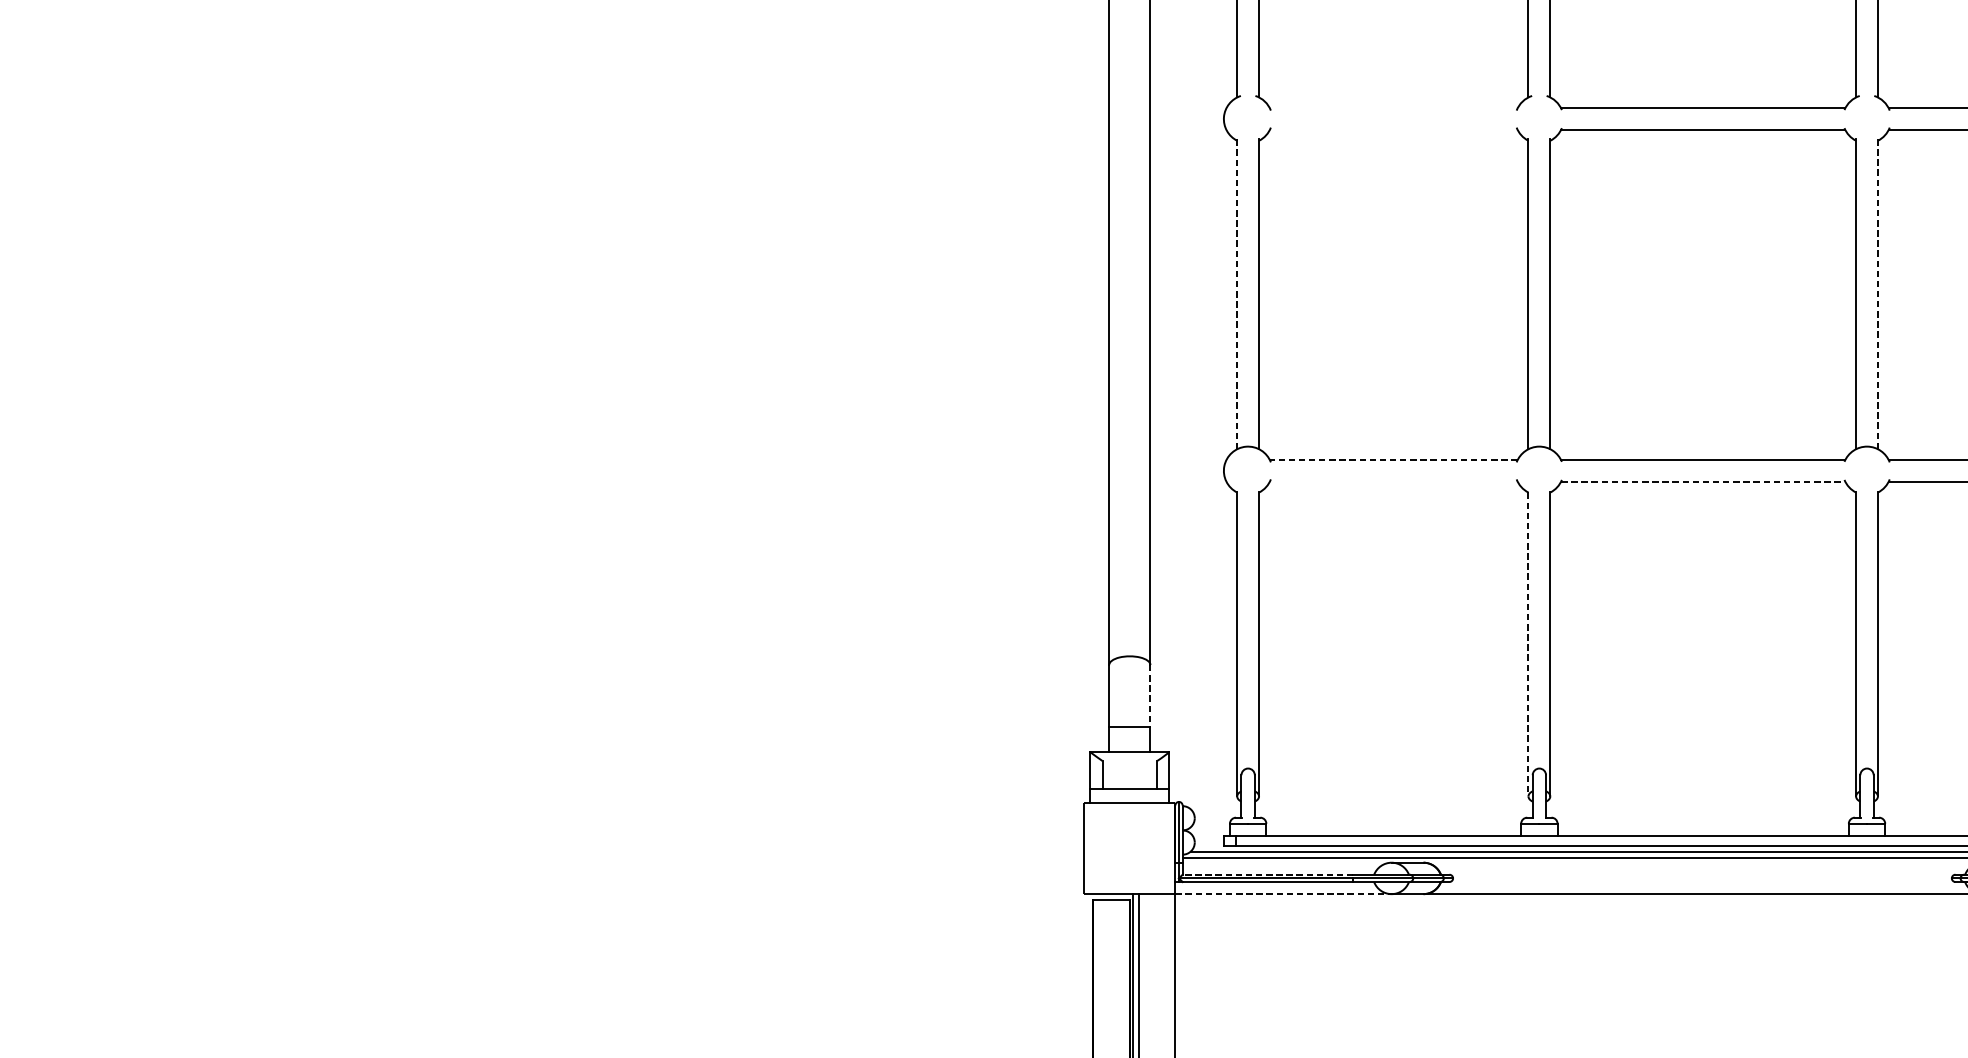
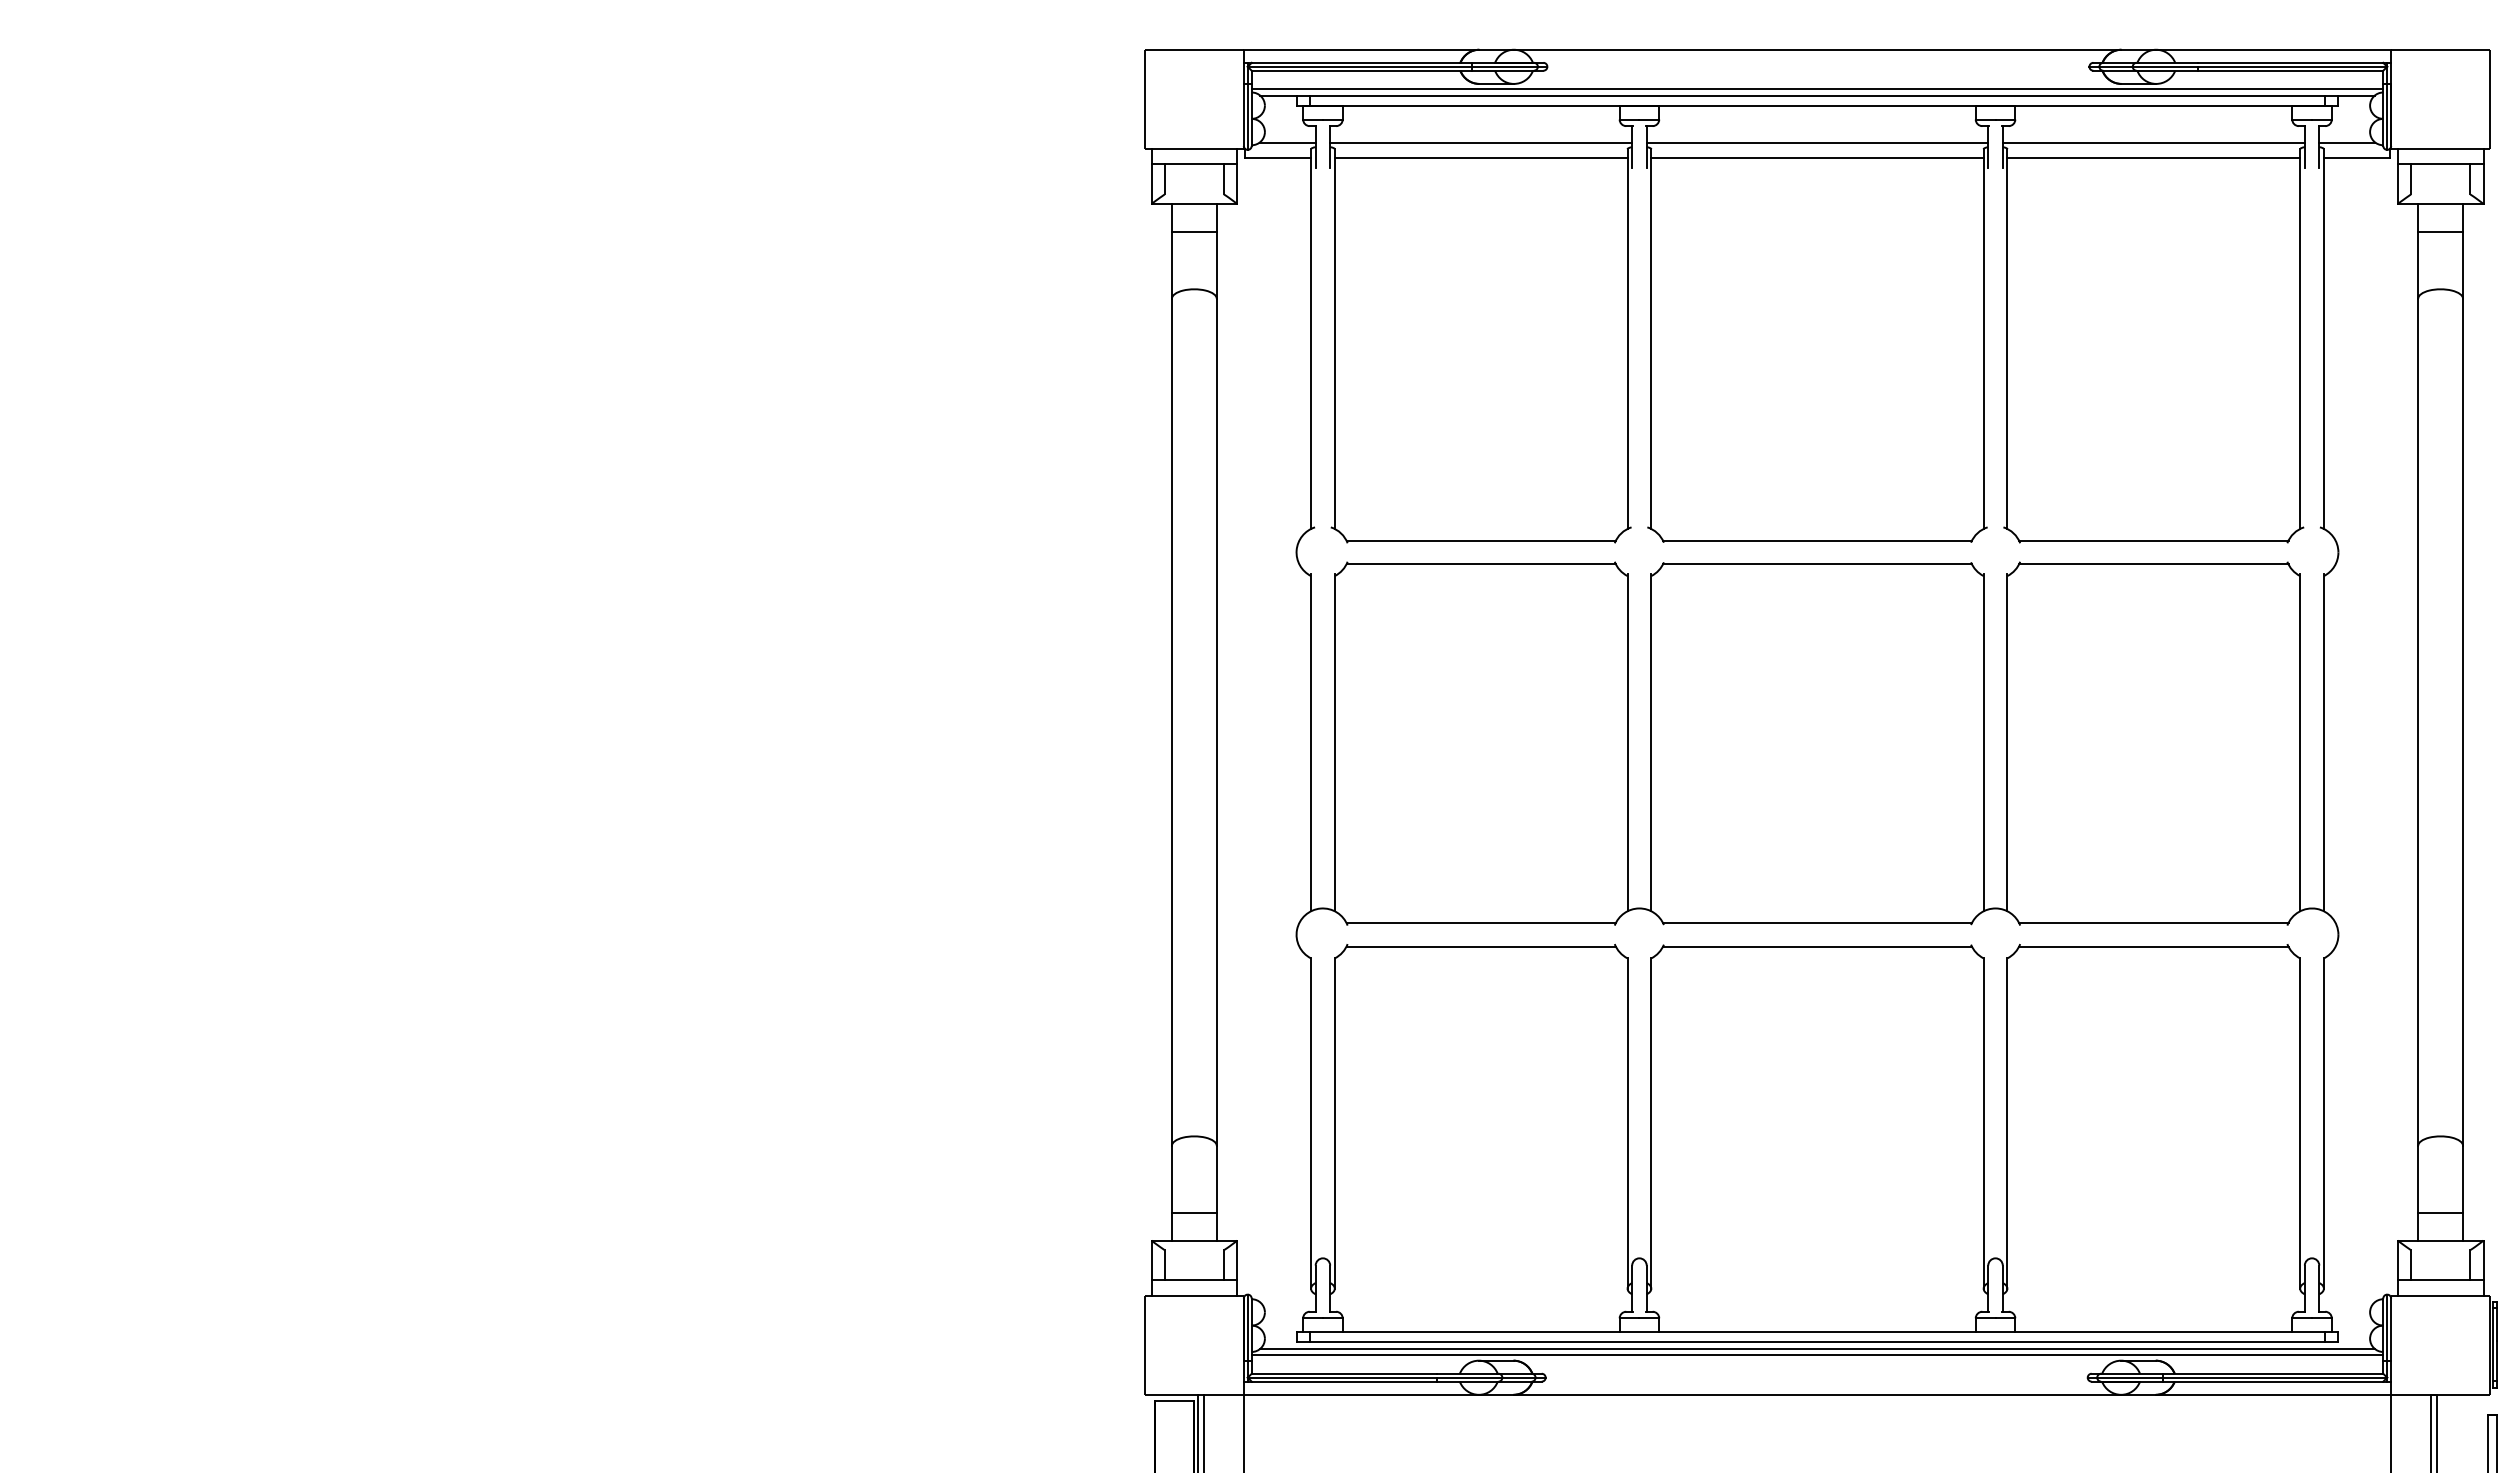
line: (1393, 108) -> (1480, 540), added
line: (1393, 130) -> (1480, 564), added
line: (1878, 293) -> (2007, 742), dashed -> solid
line: (1237, 294) -> (1311, 743), dashed -> solid
line: (1394, 459) -> (1481, 922), dashed -> solid
line: (1393, 481) -> (1480, 946), added
line: (1704, 481) -> (1818, 946), dashed -> solid
line: (1528, 645) -> (1627, 1124), dashed -> solid
line: (1150, 696) -> (1216, 1179), dashed -> solid
line: (1267, 874) -> (1344, 1373), dashed -> solid
line: (1283, 893) -> (1361, 1394), dashed -> solid

